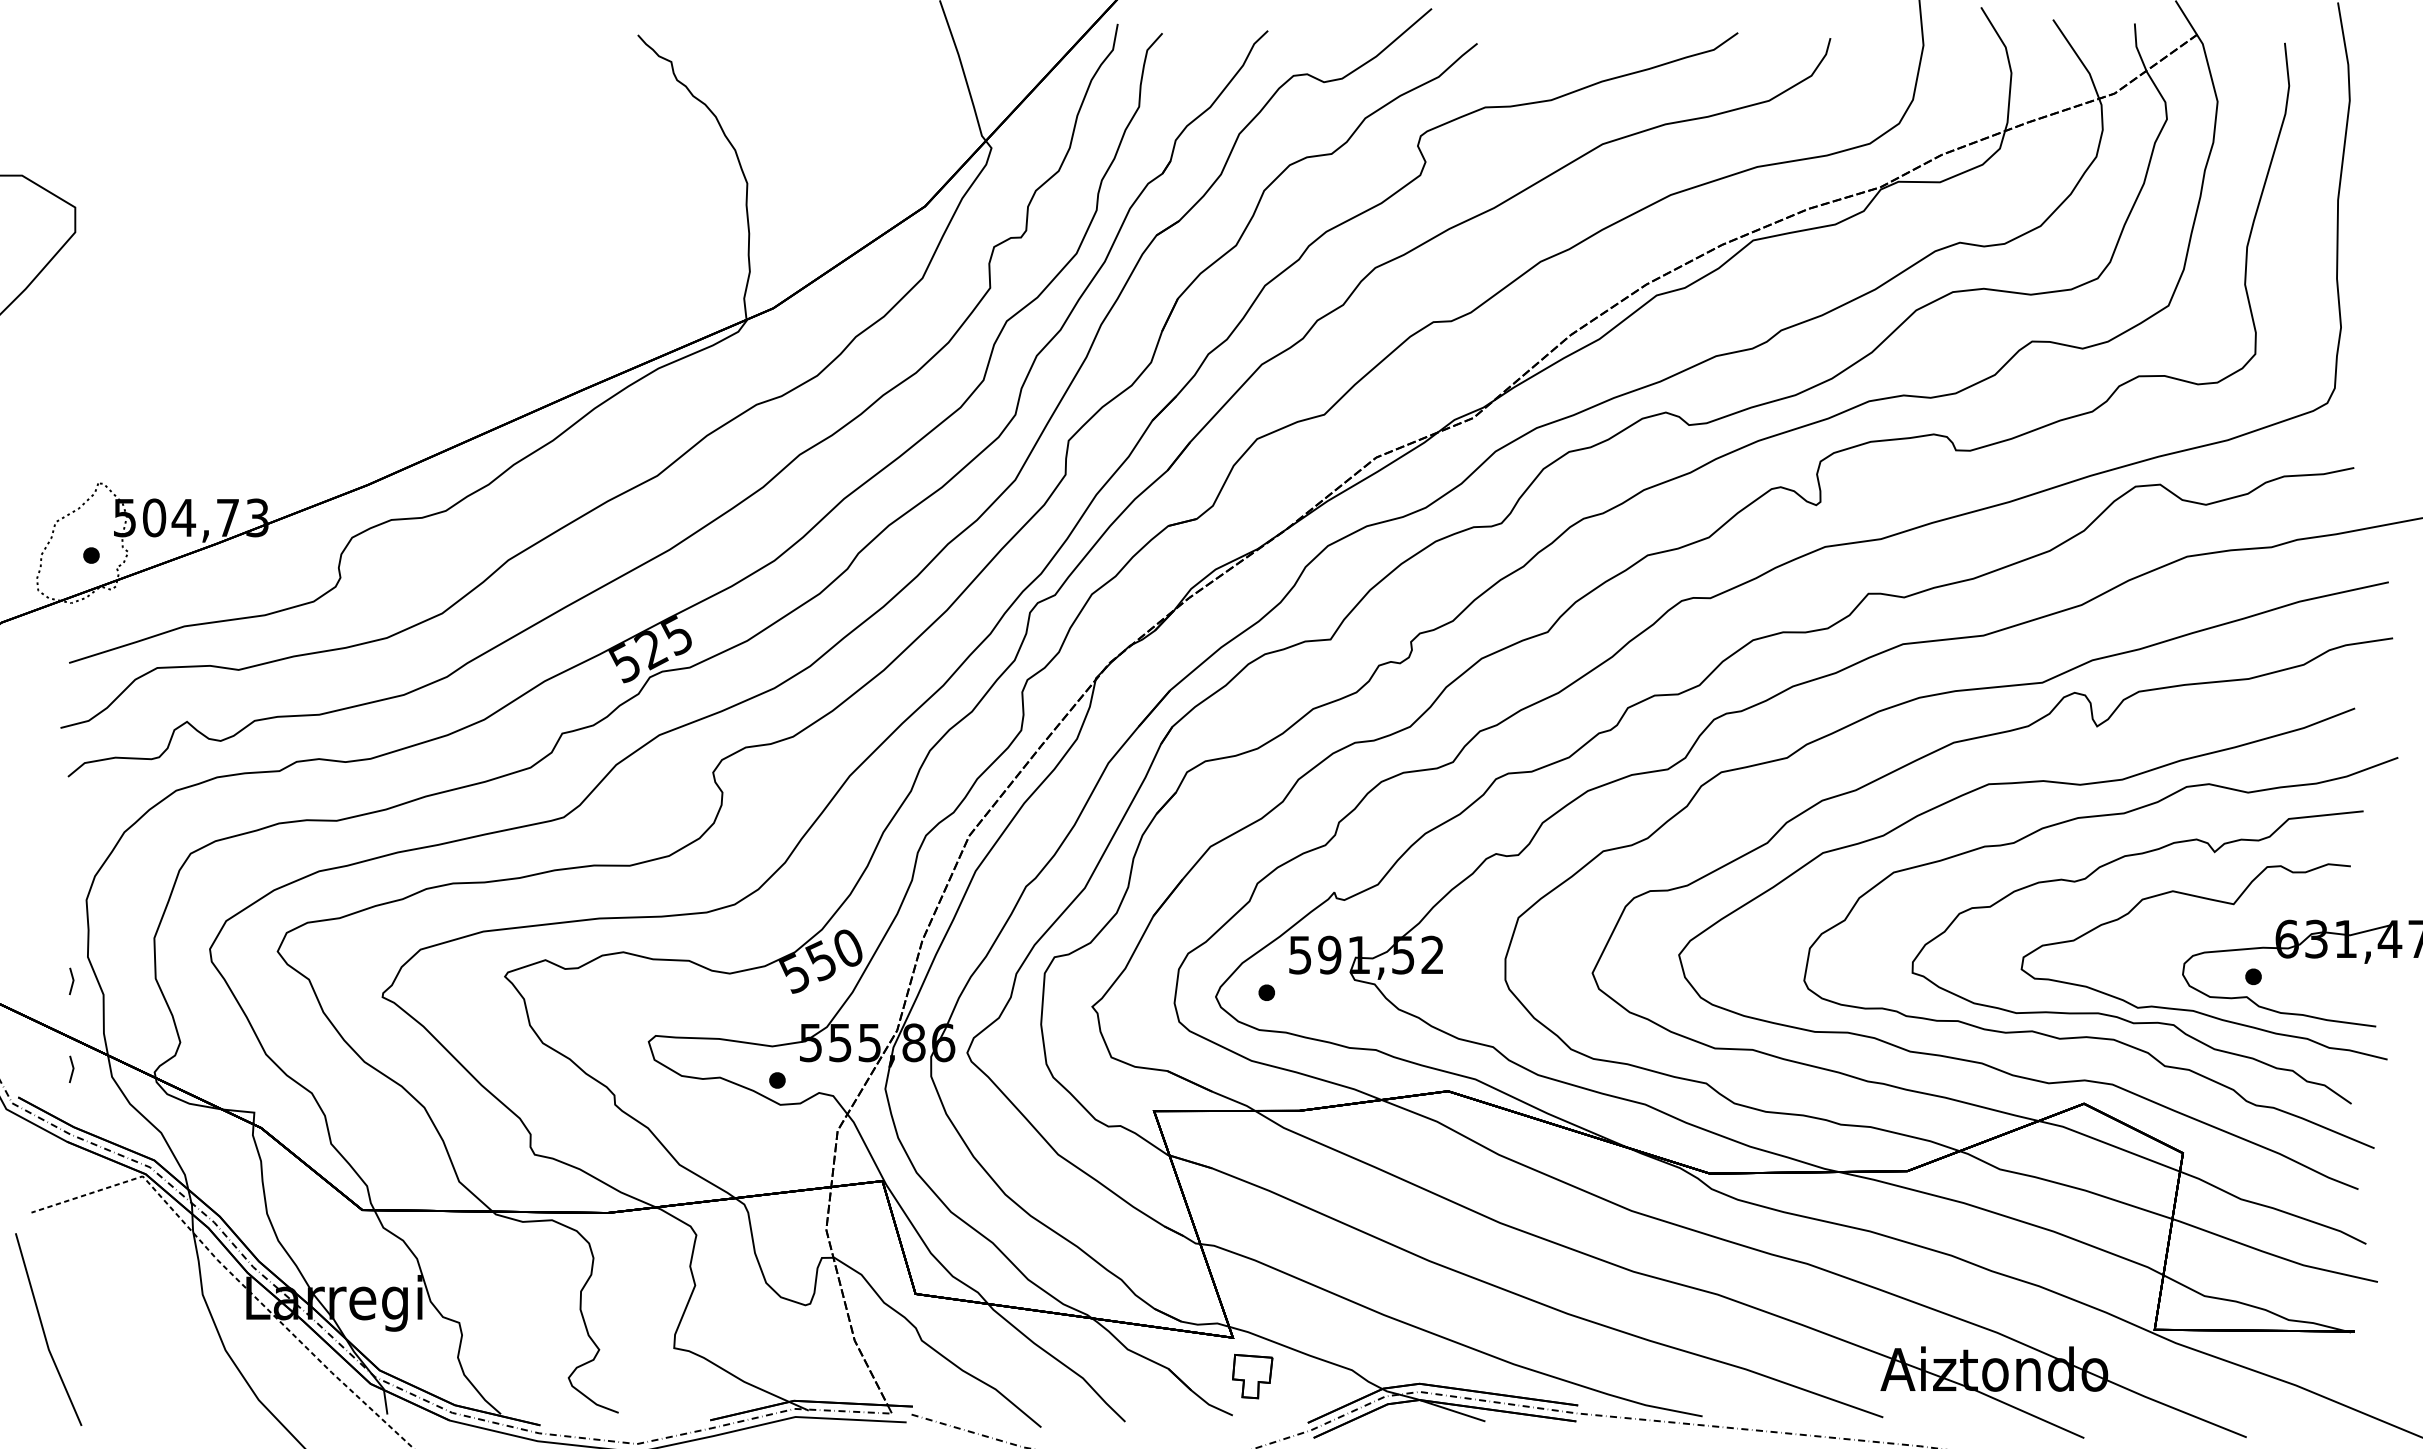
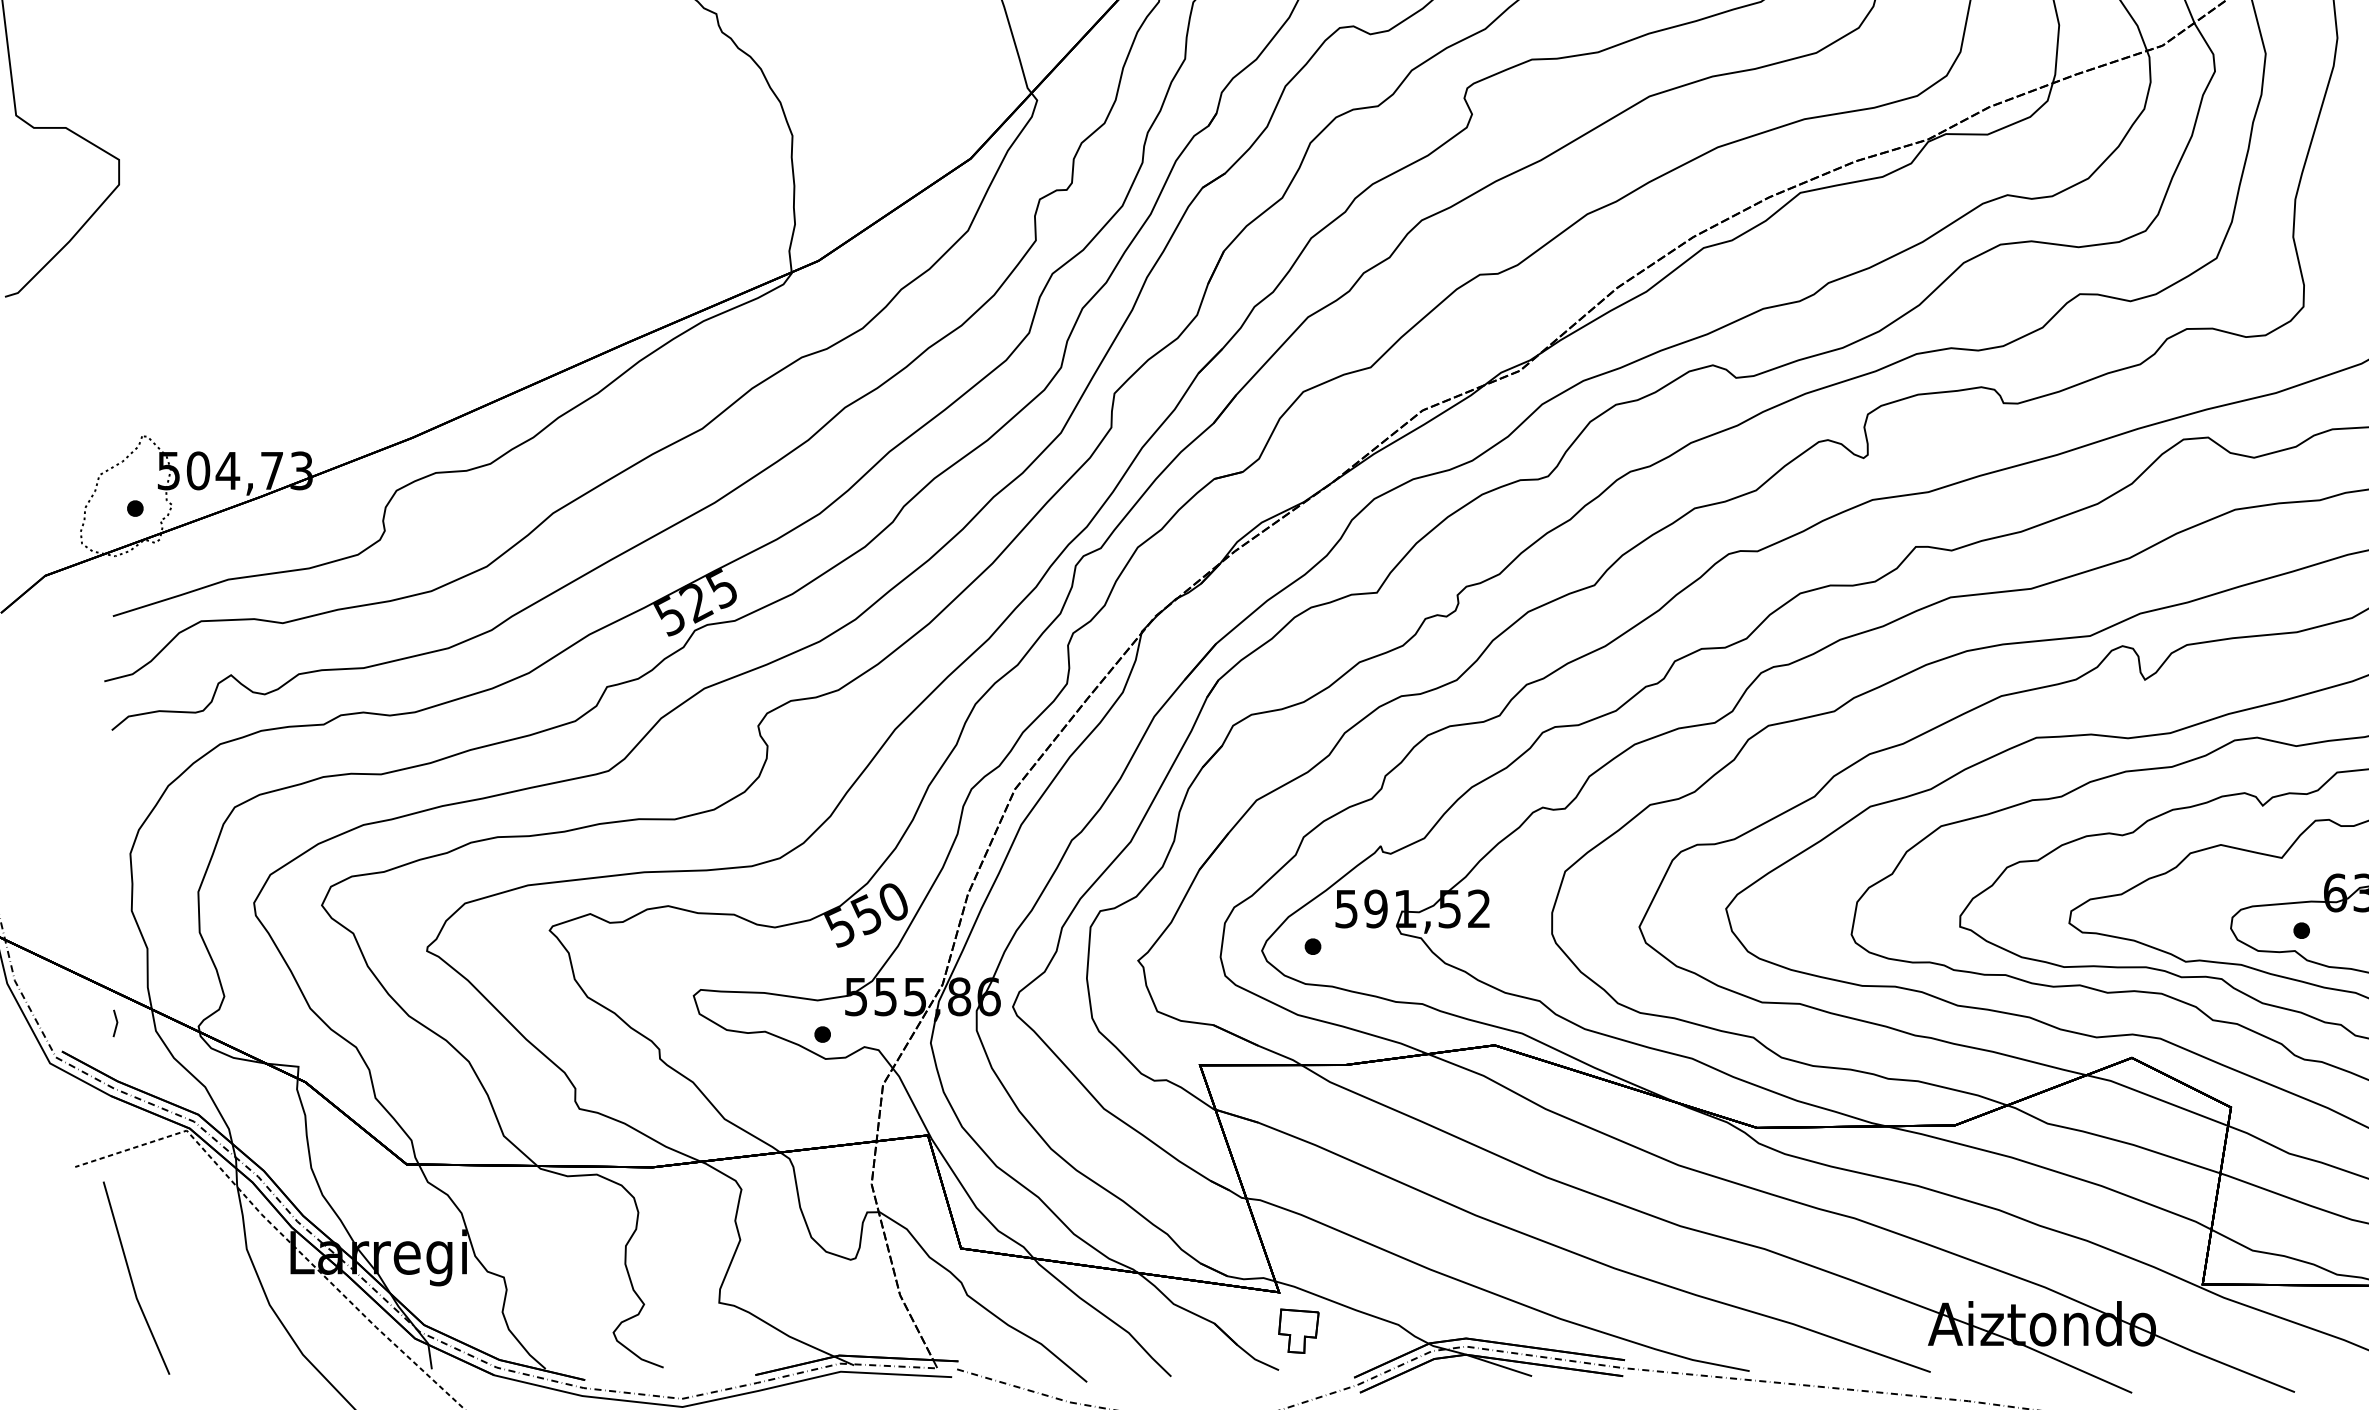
line: (72, 981) -> (116, 935), removed
line: (44, 1329) -> (132, 1278), moved

